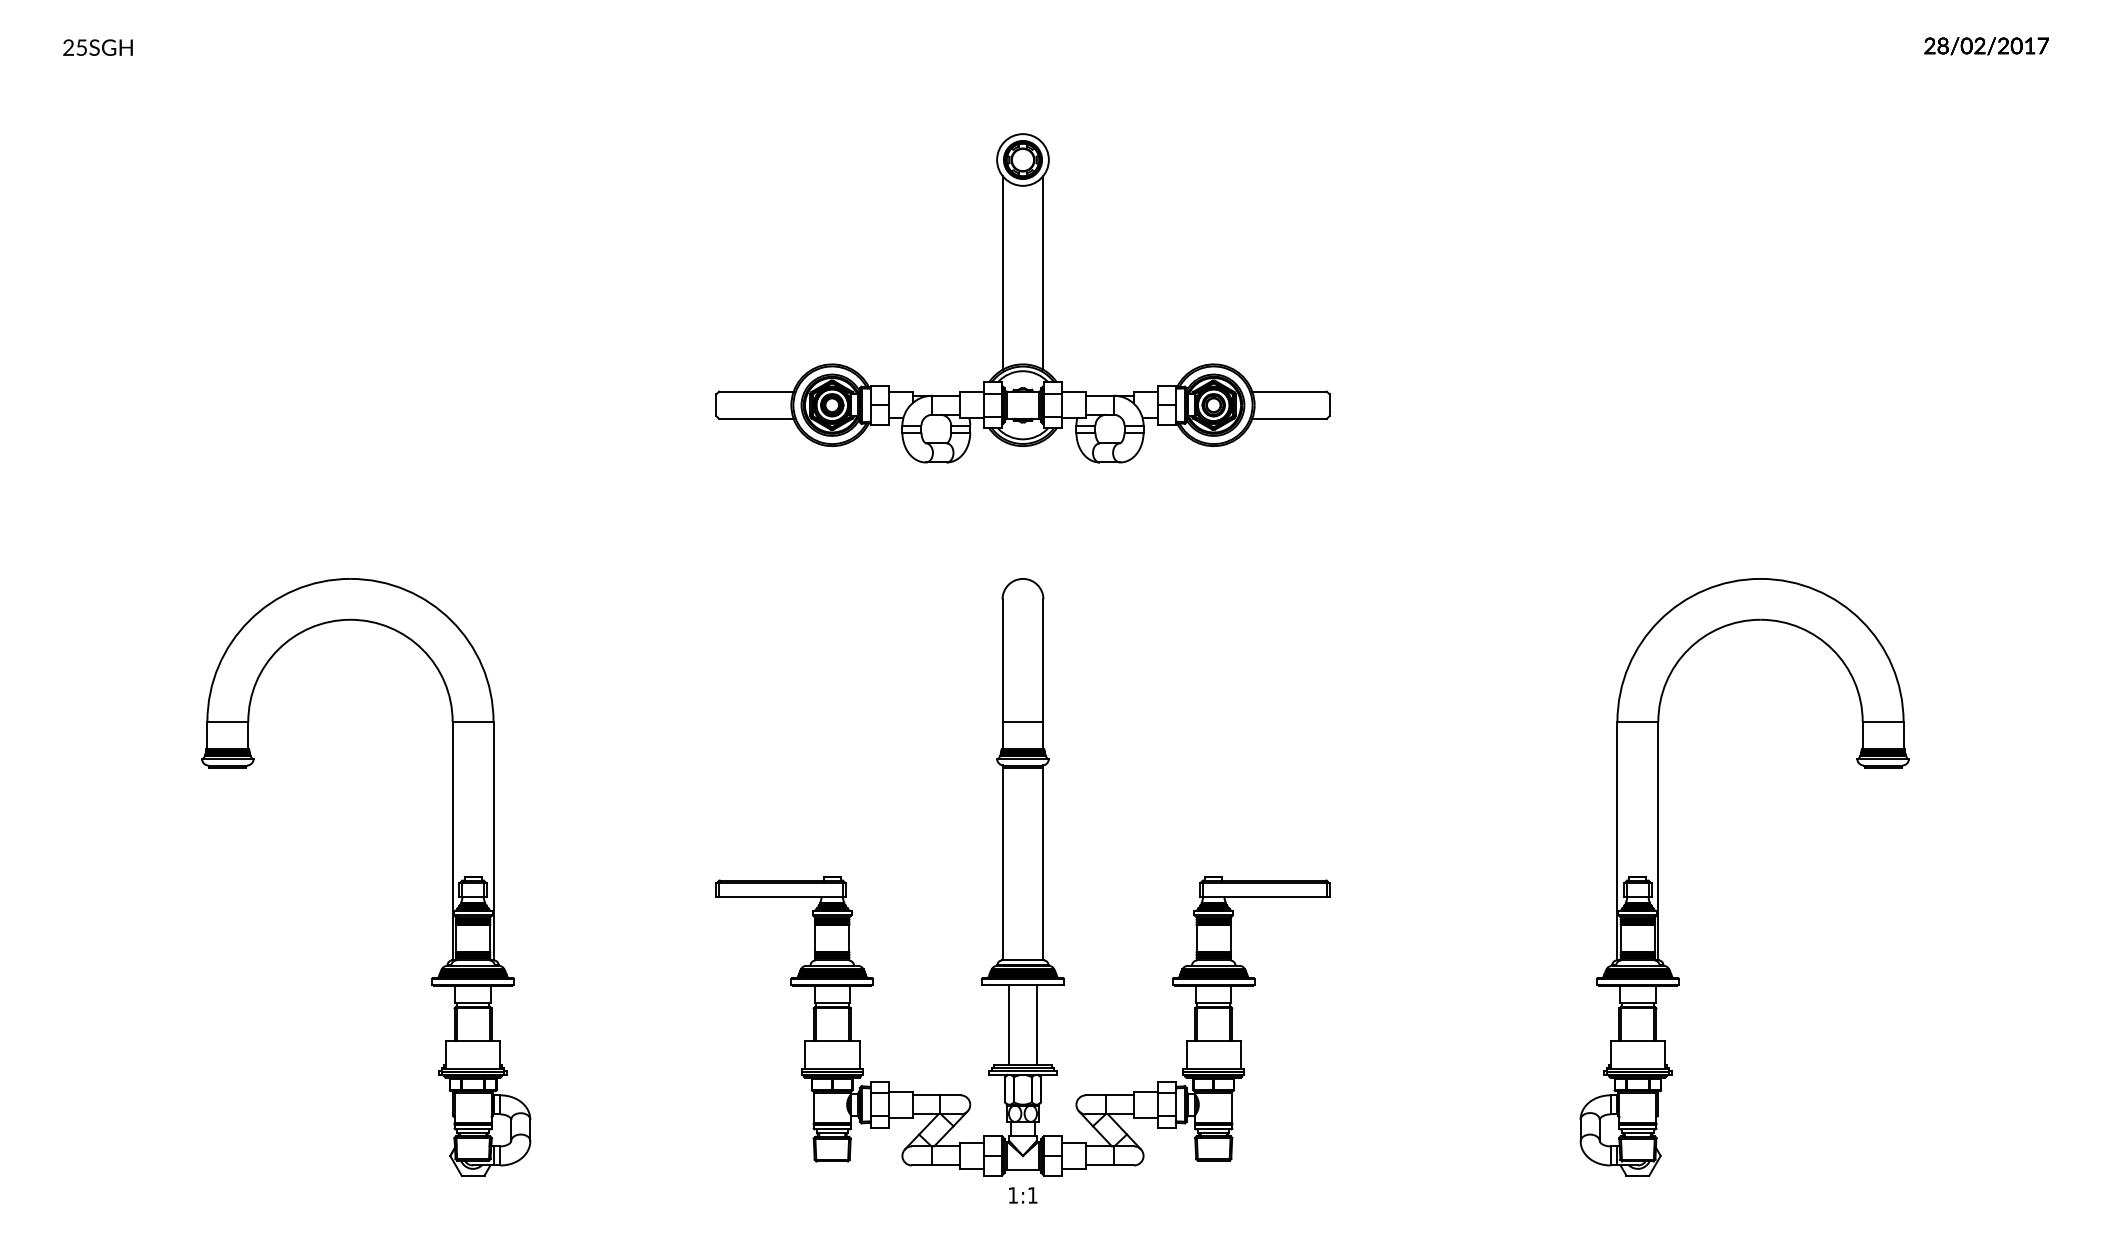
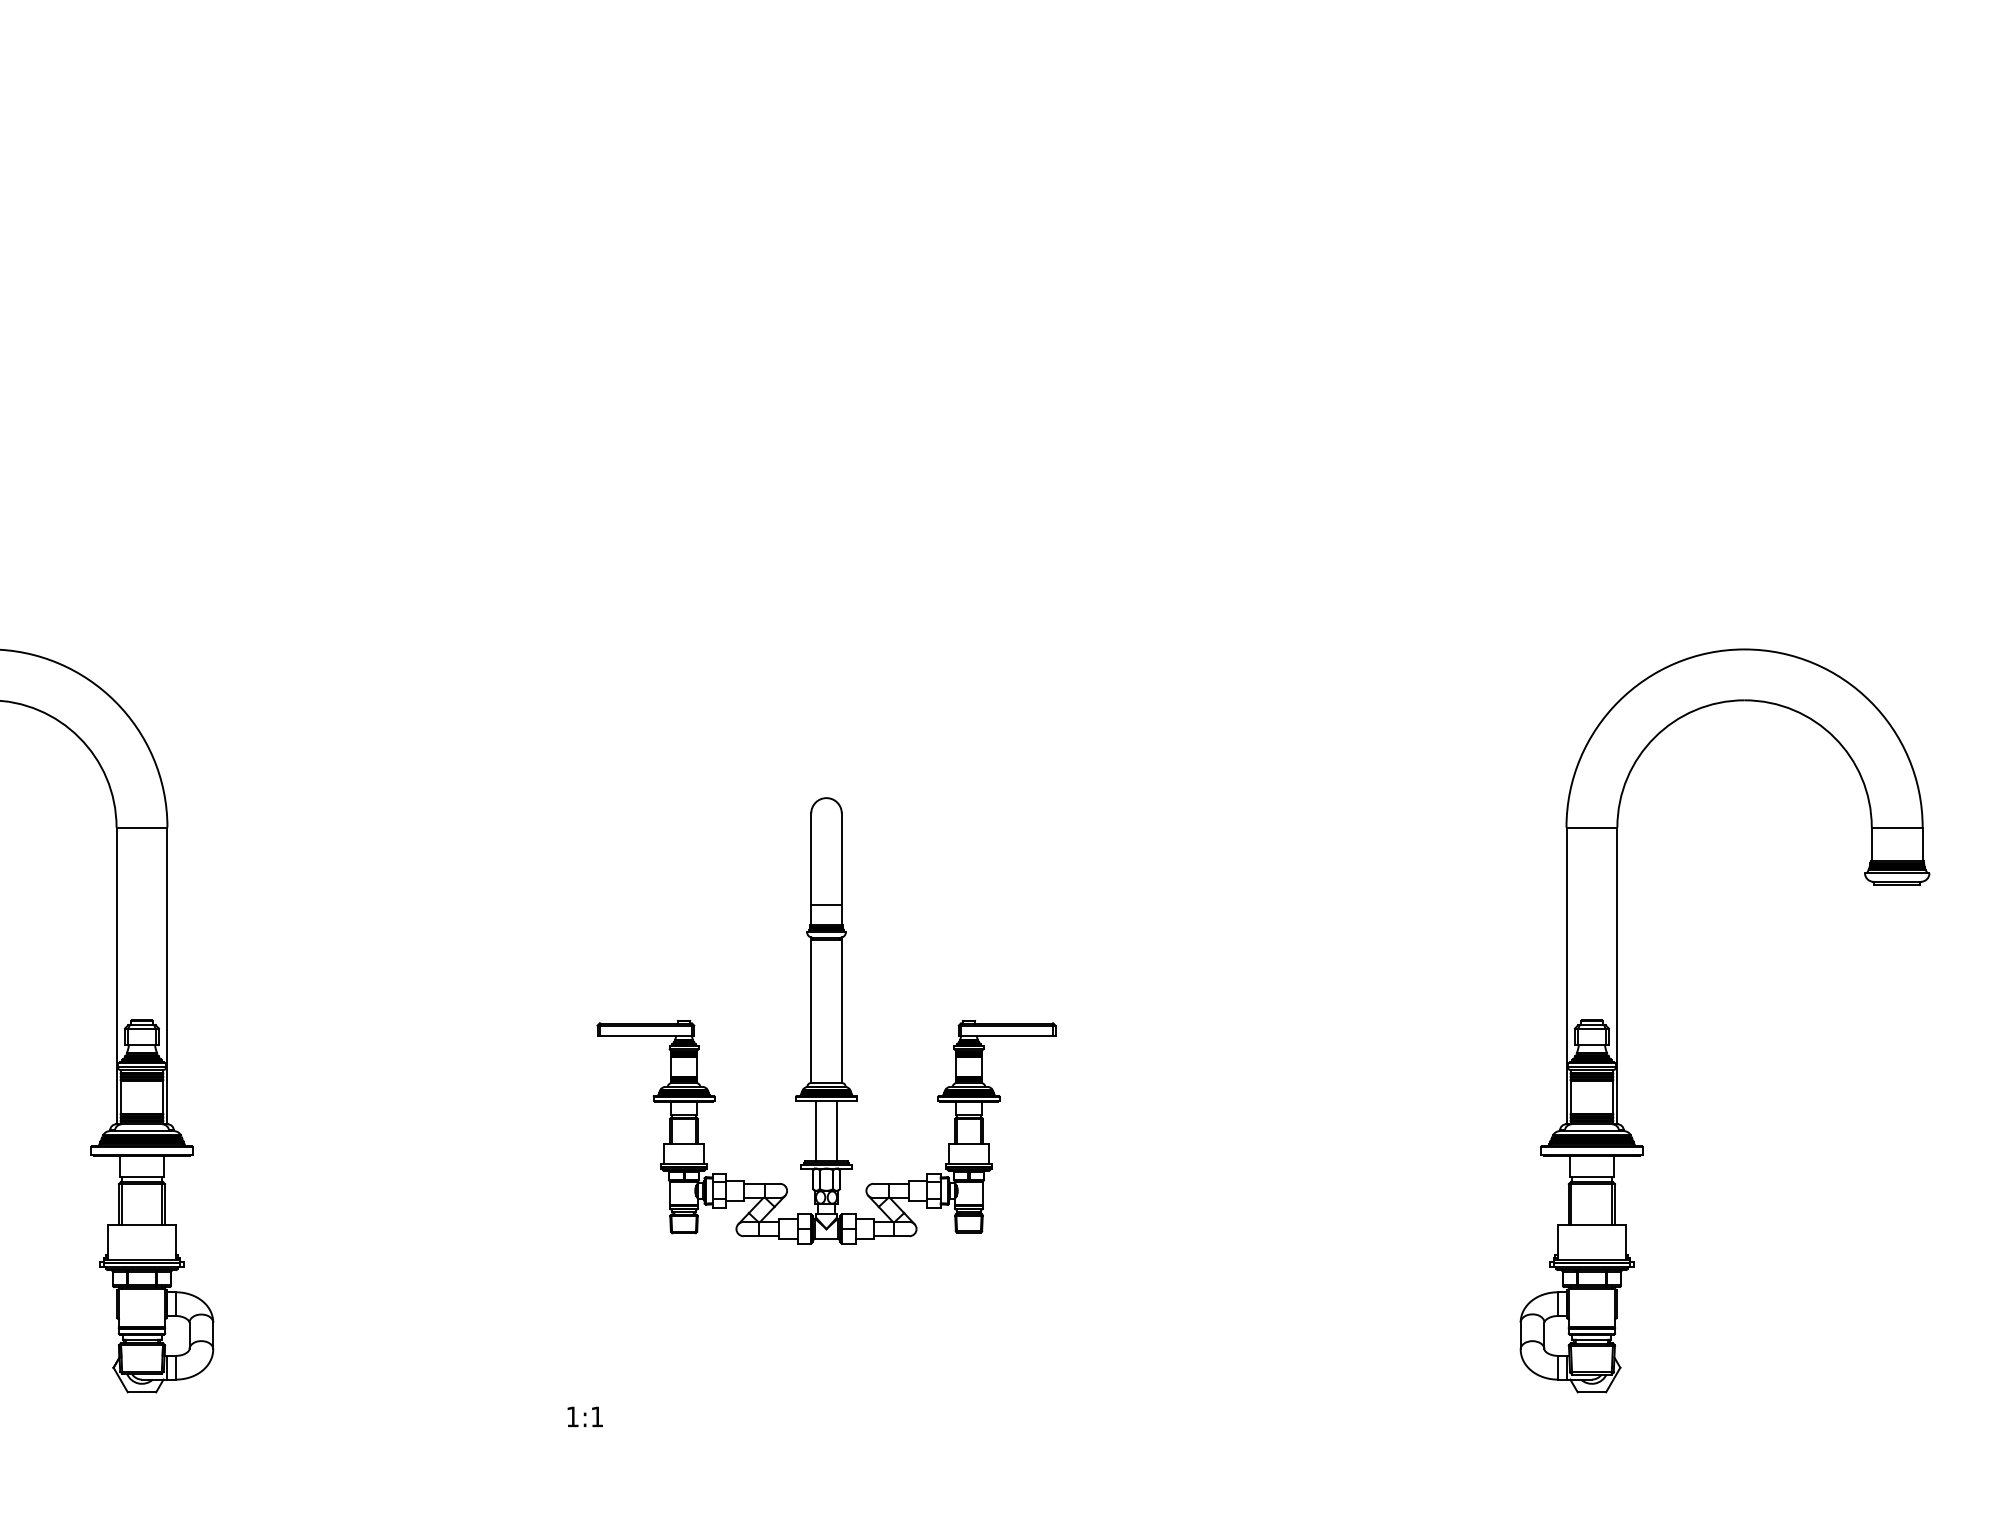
part: (1022, 298) -> (825, 300), removed
part: (1022, 877) -> (825, 1021), size x0.6
text: (1023, 1195) -> (585, 1416), moved

